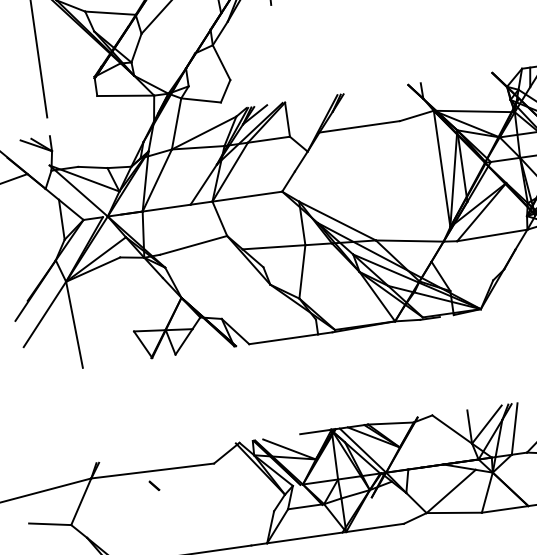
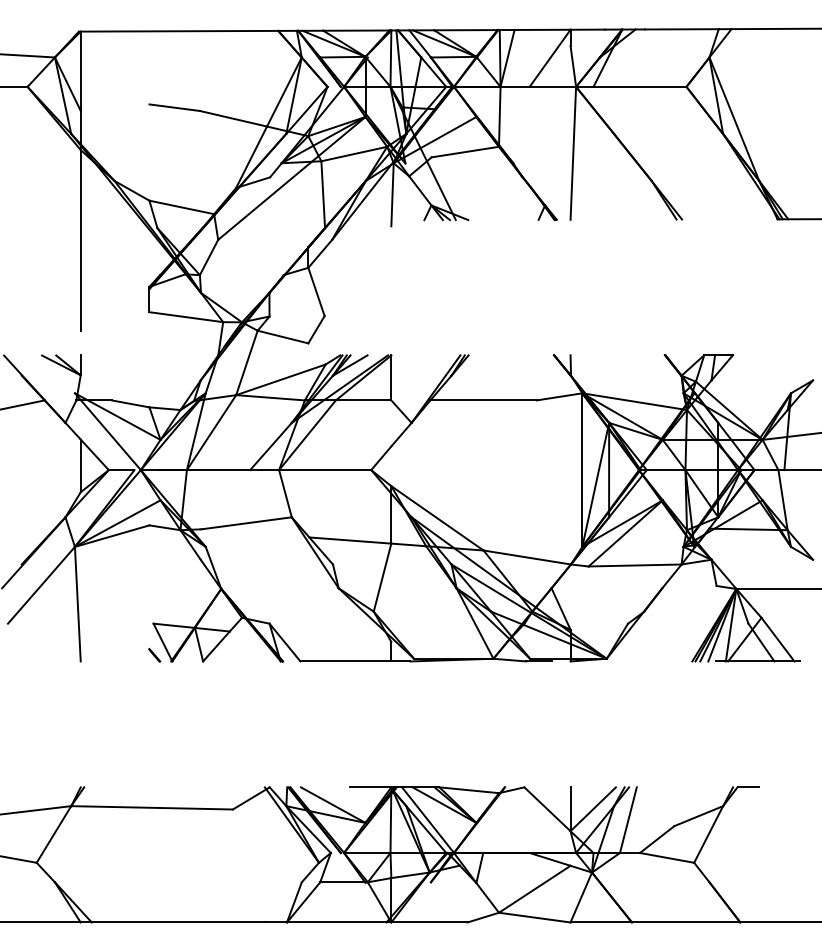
line: (154, 485) -> (154, 655), moved

